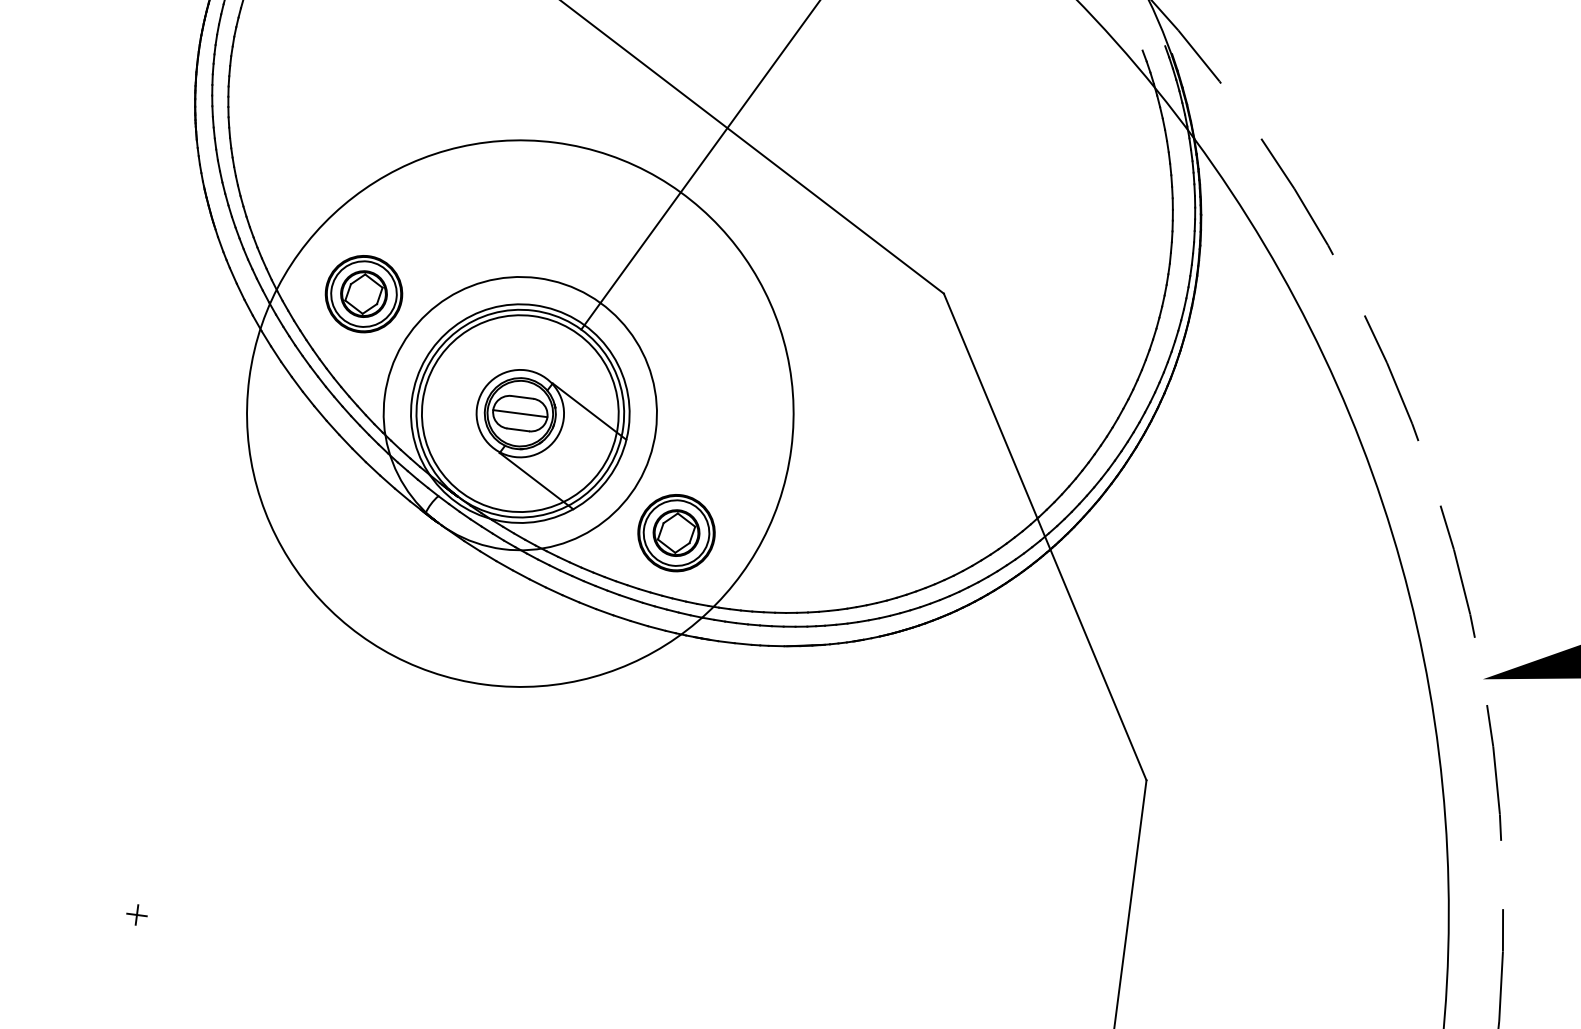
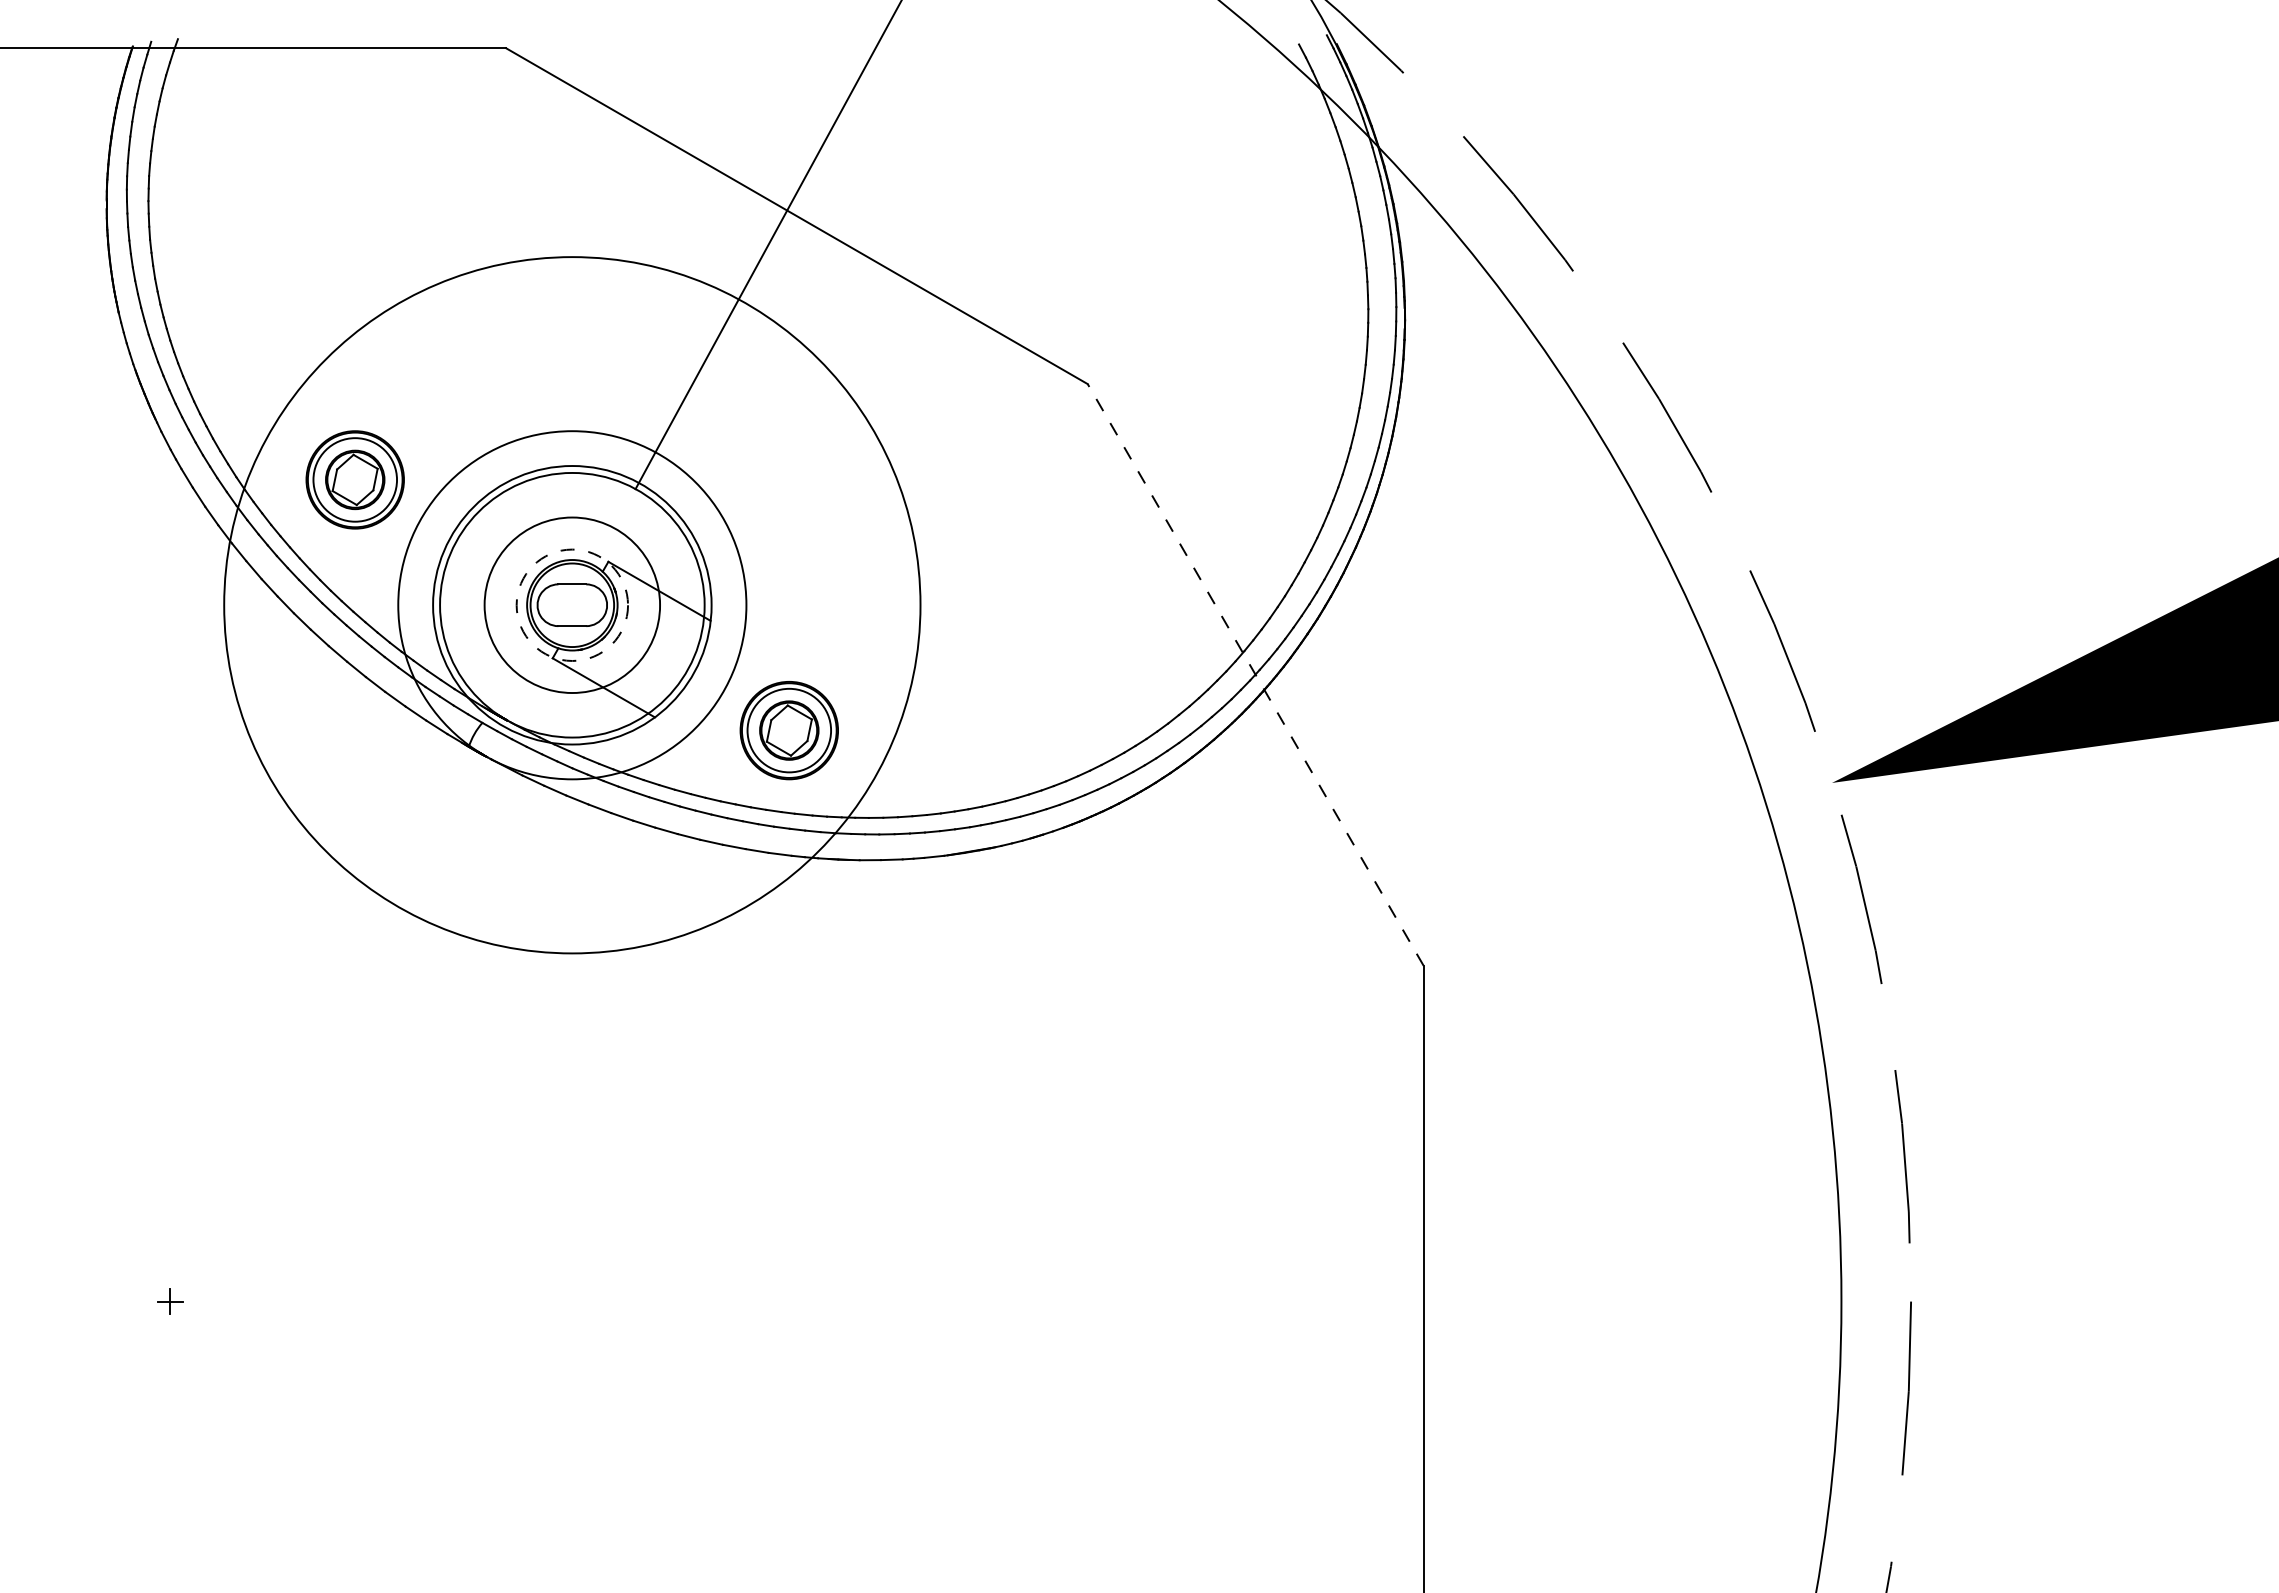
circle: (520, 413) -> (572, 604), size x0.7
circle: (520, 413) -> (572, 604), solid -> dashed
line: (520, 413) -> (572, 605), removed
line: (1045, 536) -> (1255, 674), solid -> dashed

